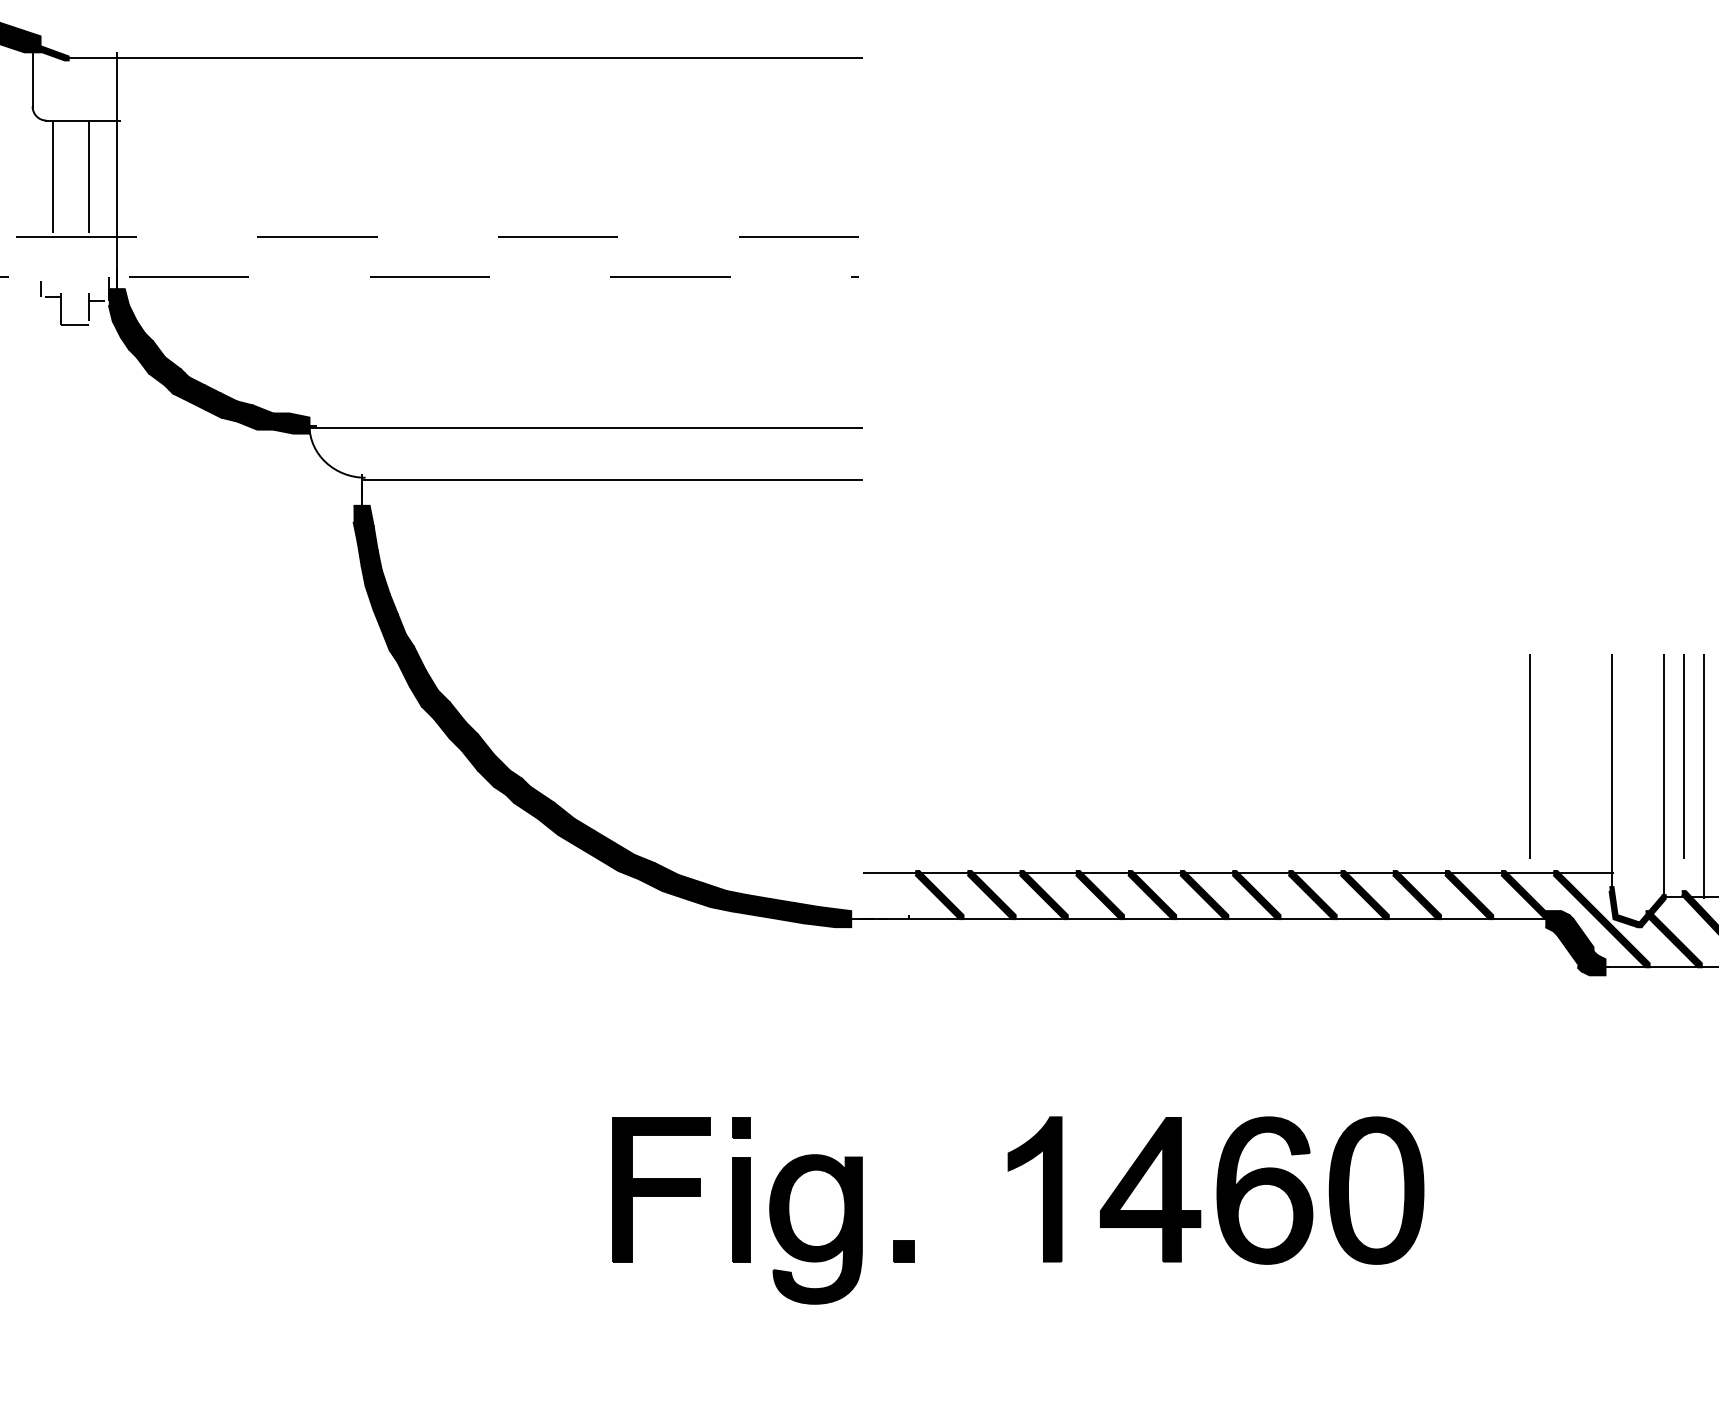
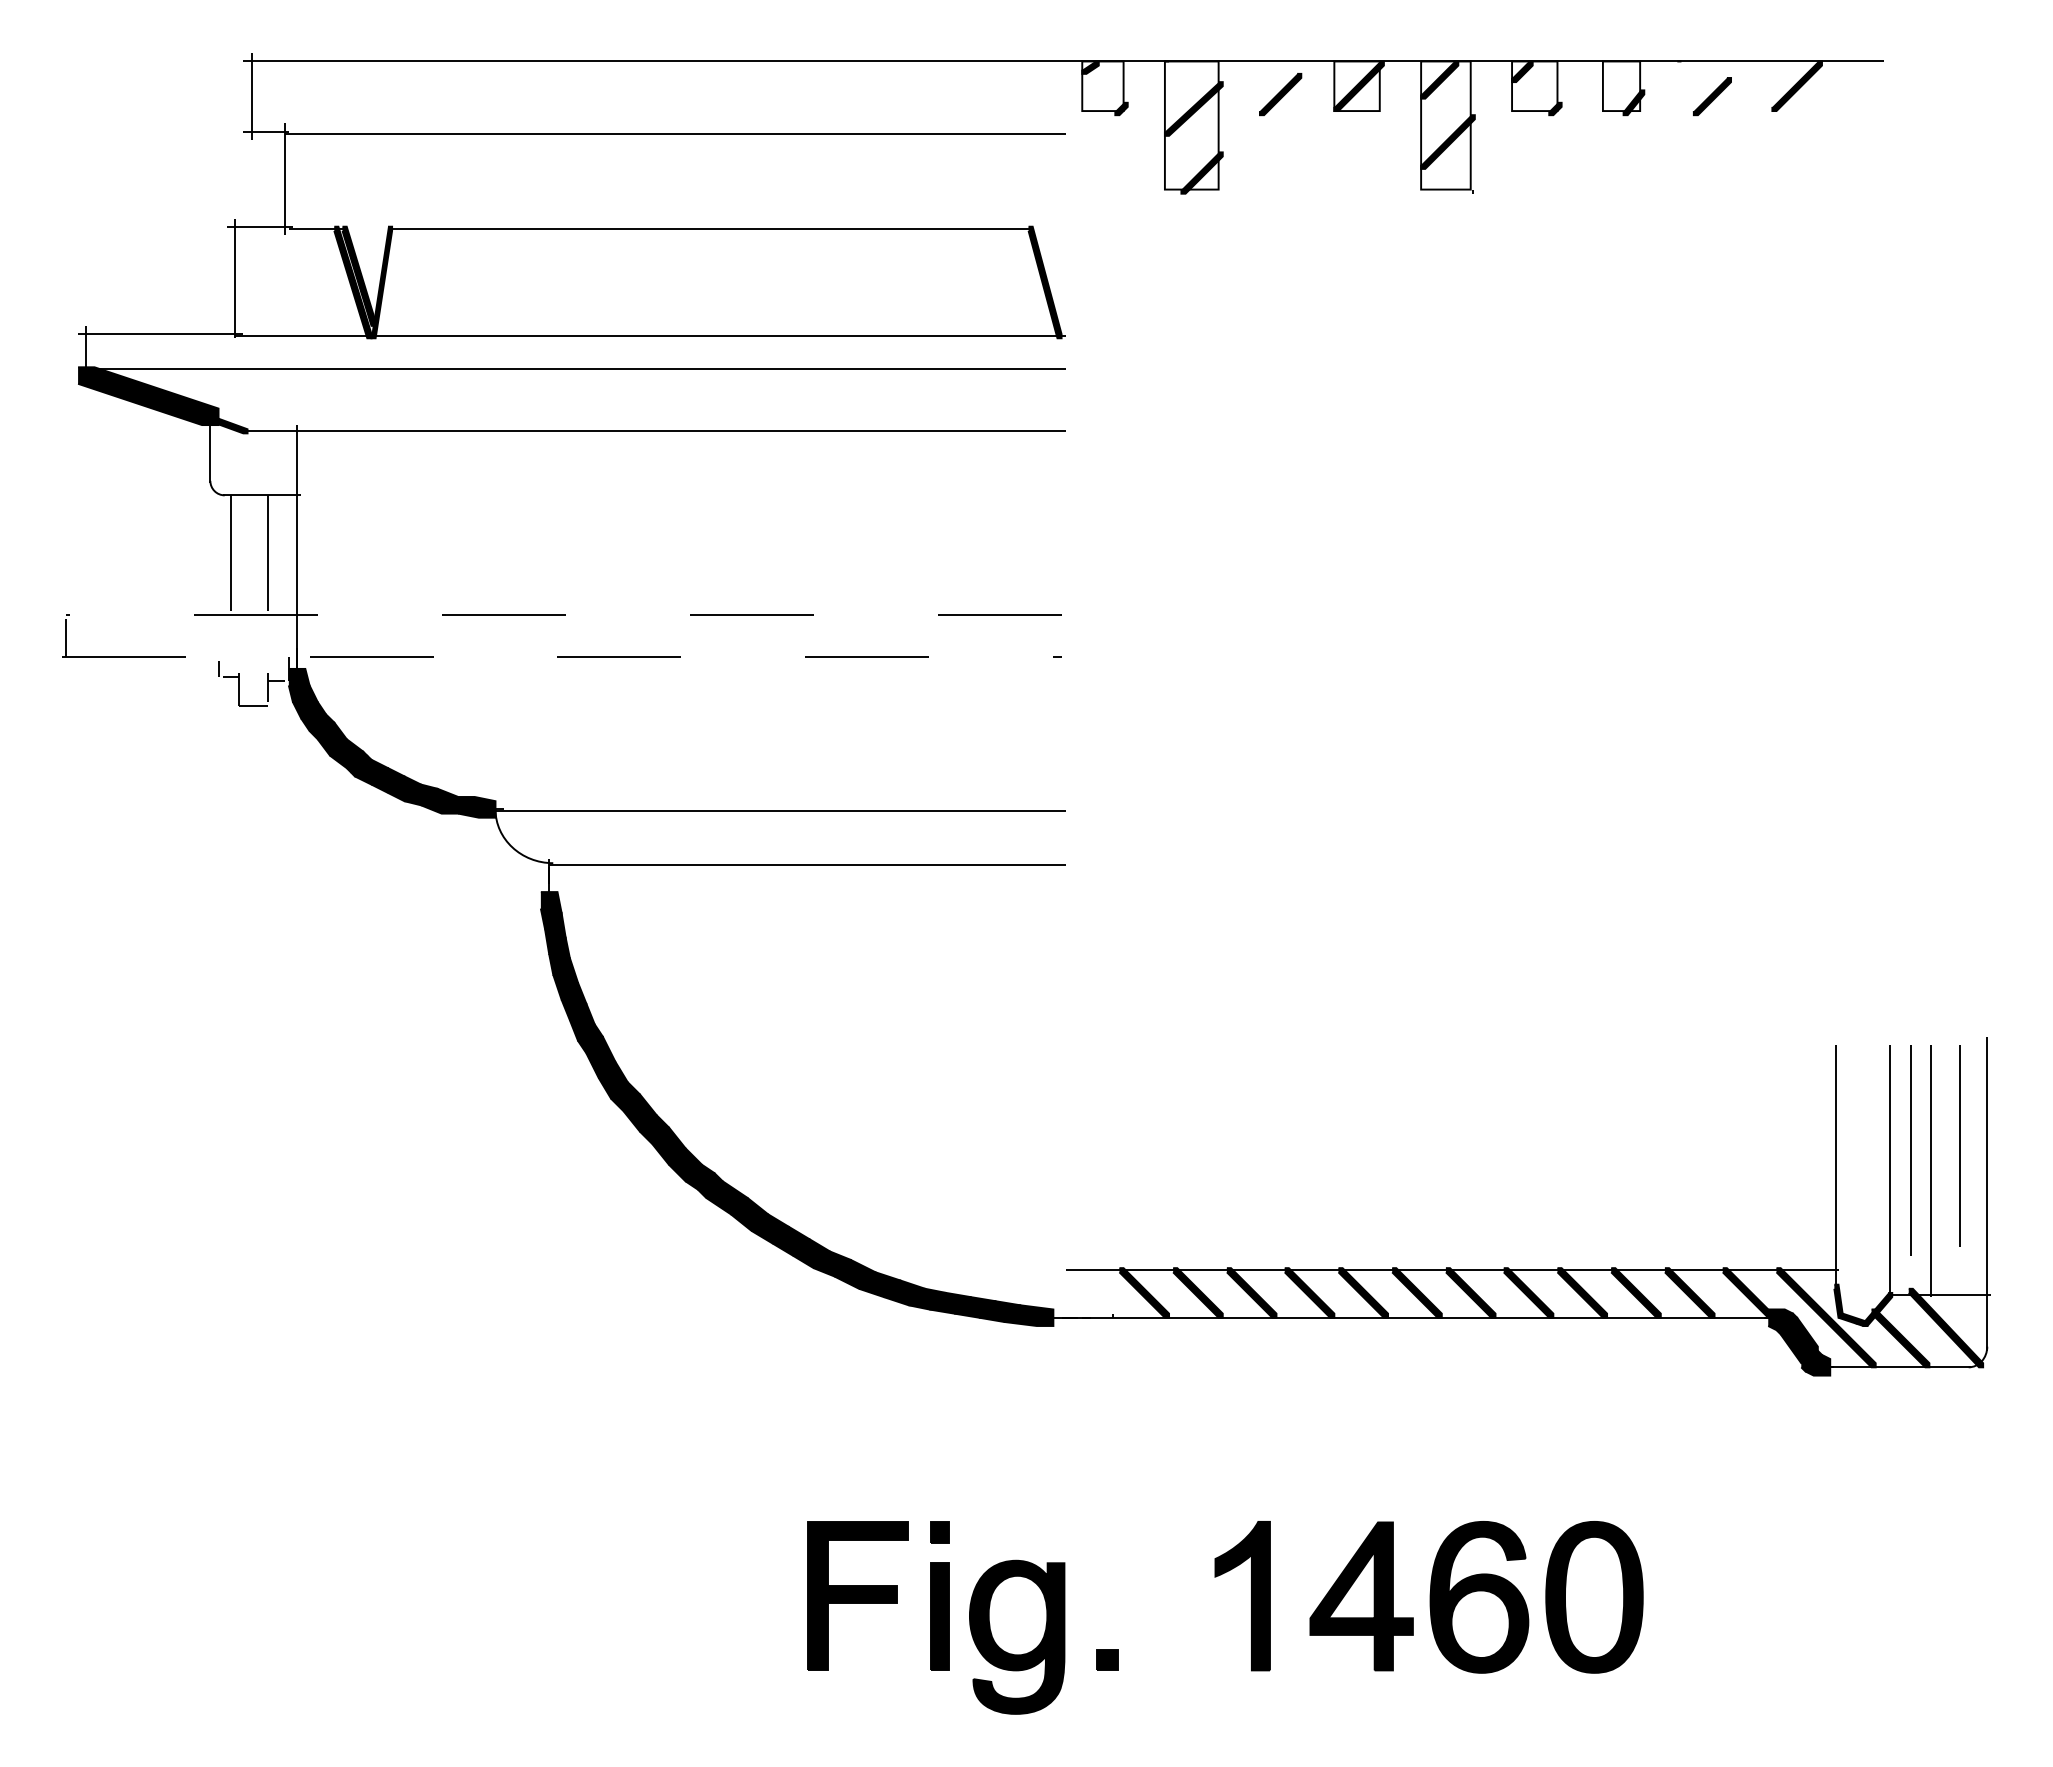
line: (1530, 756) -> (1752, 1150), removed

